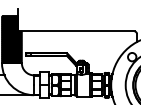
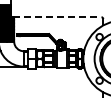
line: (77, 31) -> (57, 17), solid -> dashed

